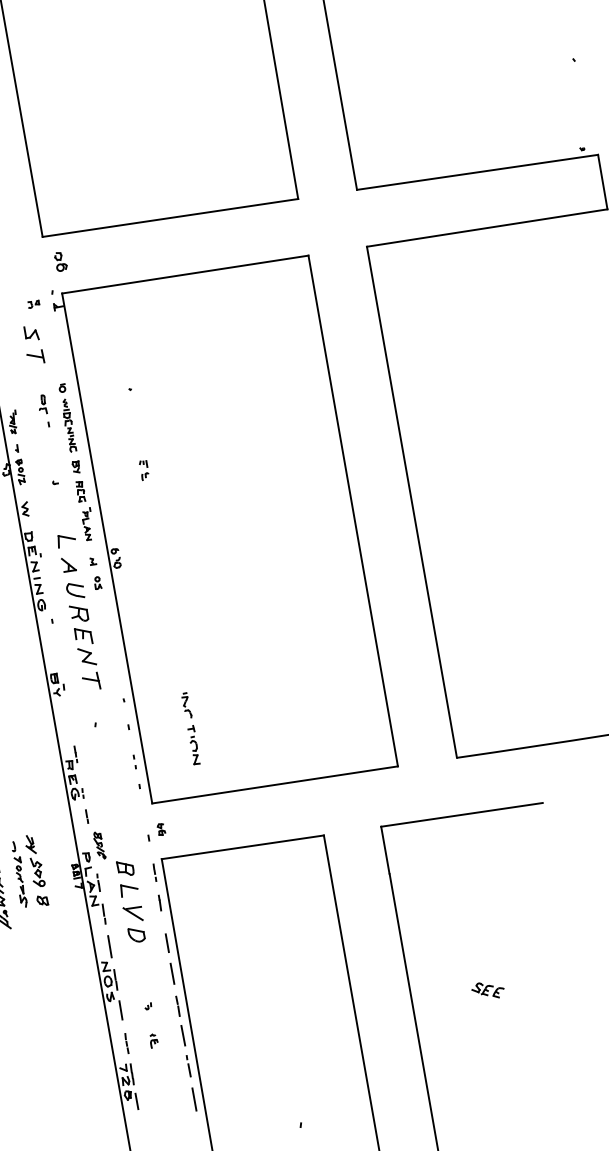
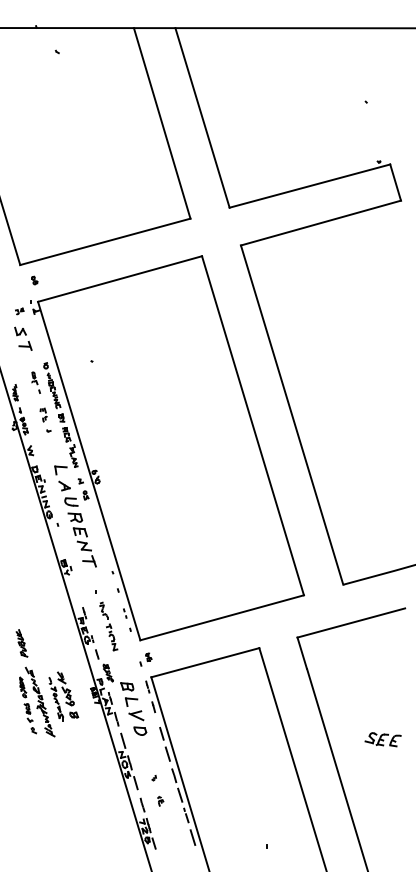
part: (60, 261) -> (34, 280), size x0.62
part: (143, 469) -> (43, 414), moved
part: (190, 728) -> (108, 626), moved
part: (487, 989) -> (382, 739), size x1.67

